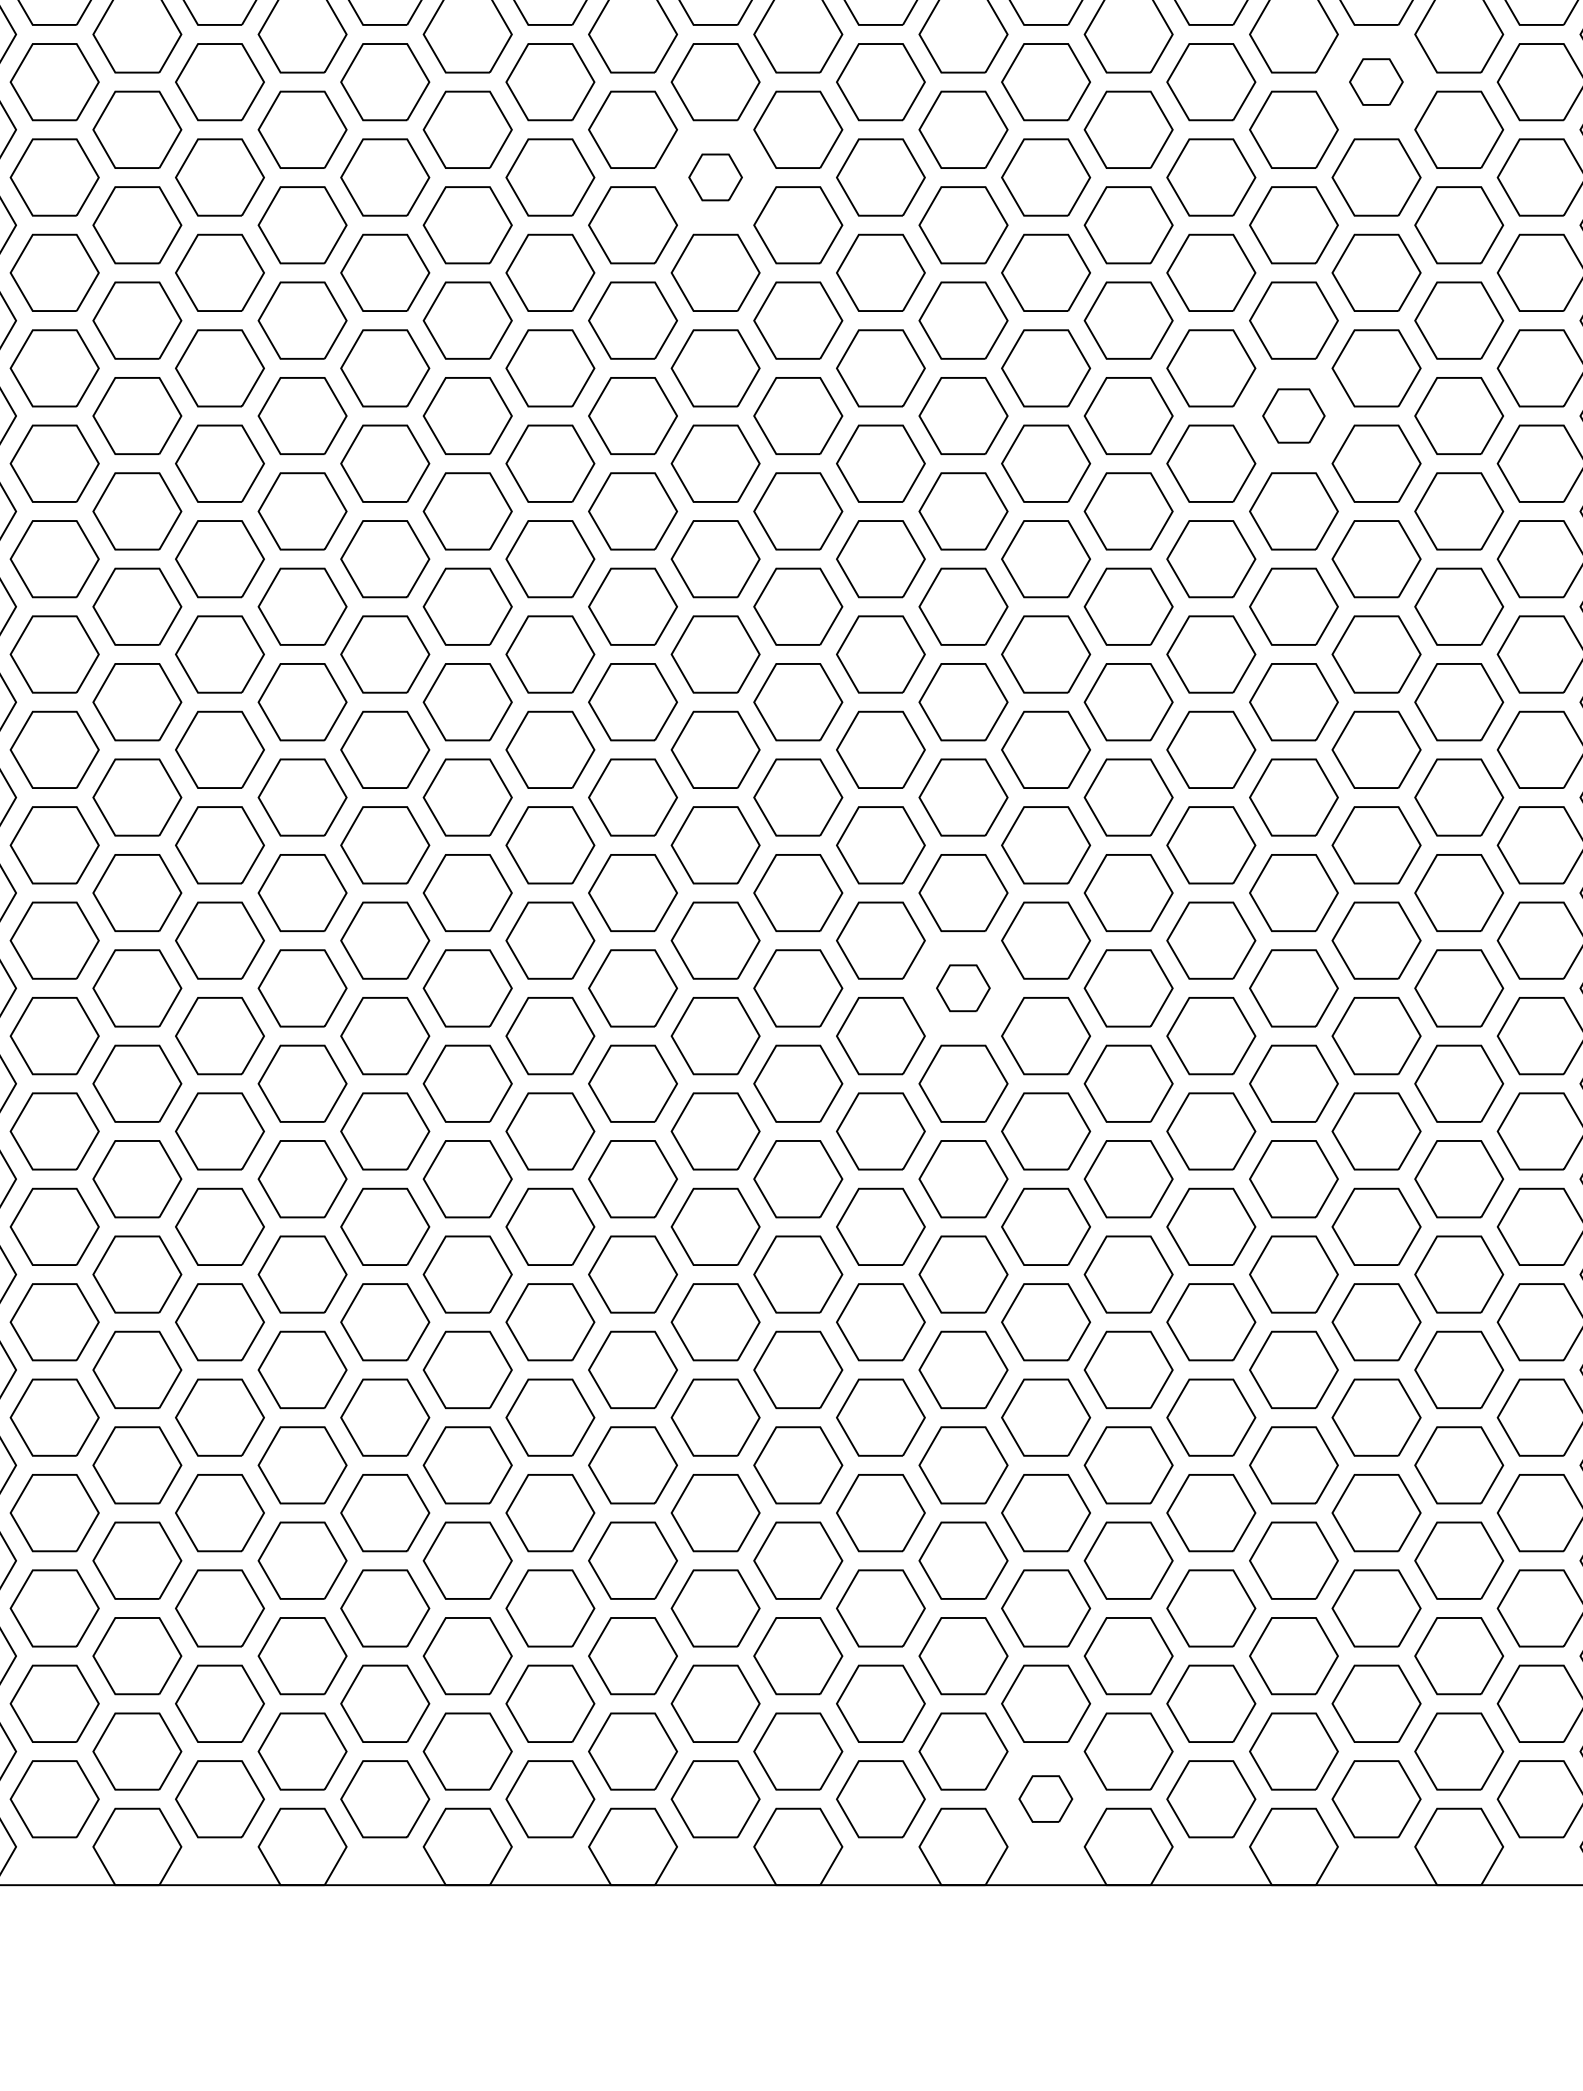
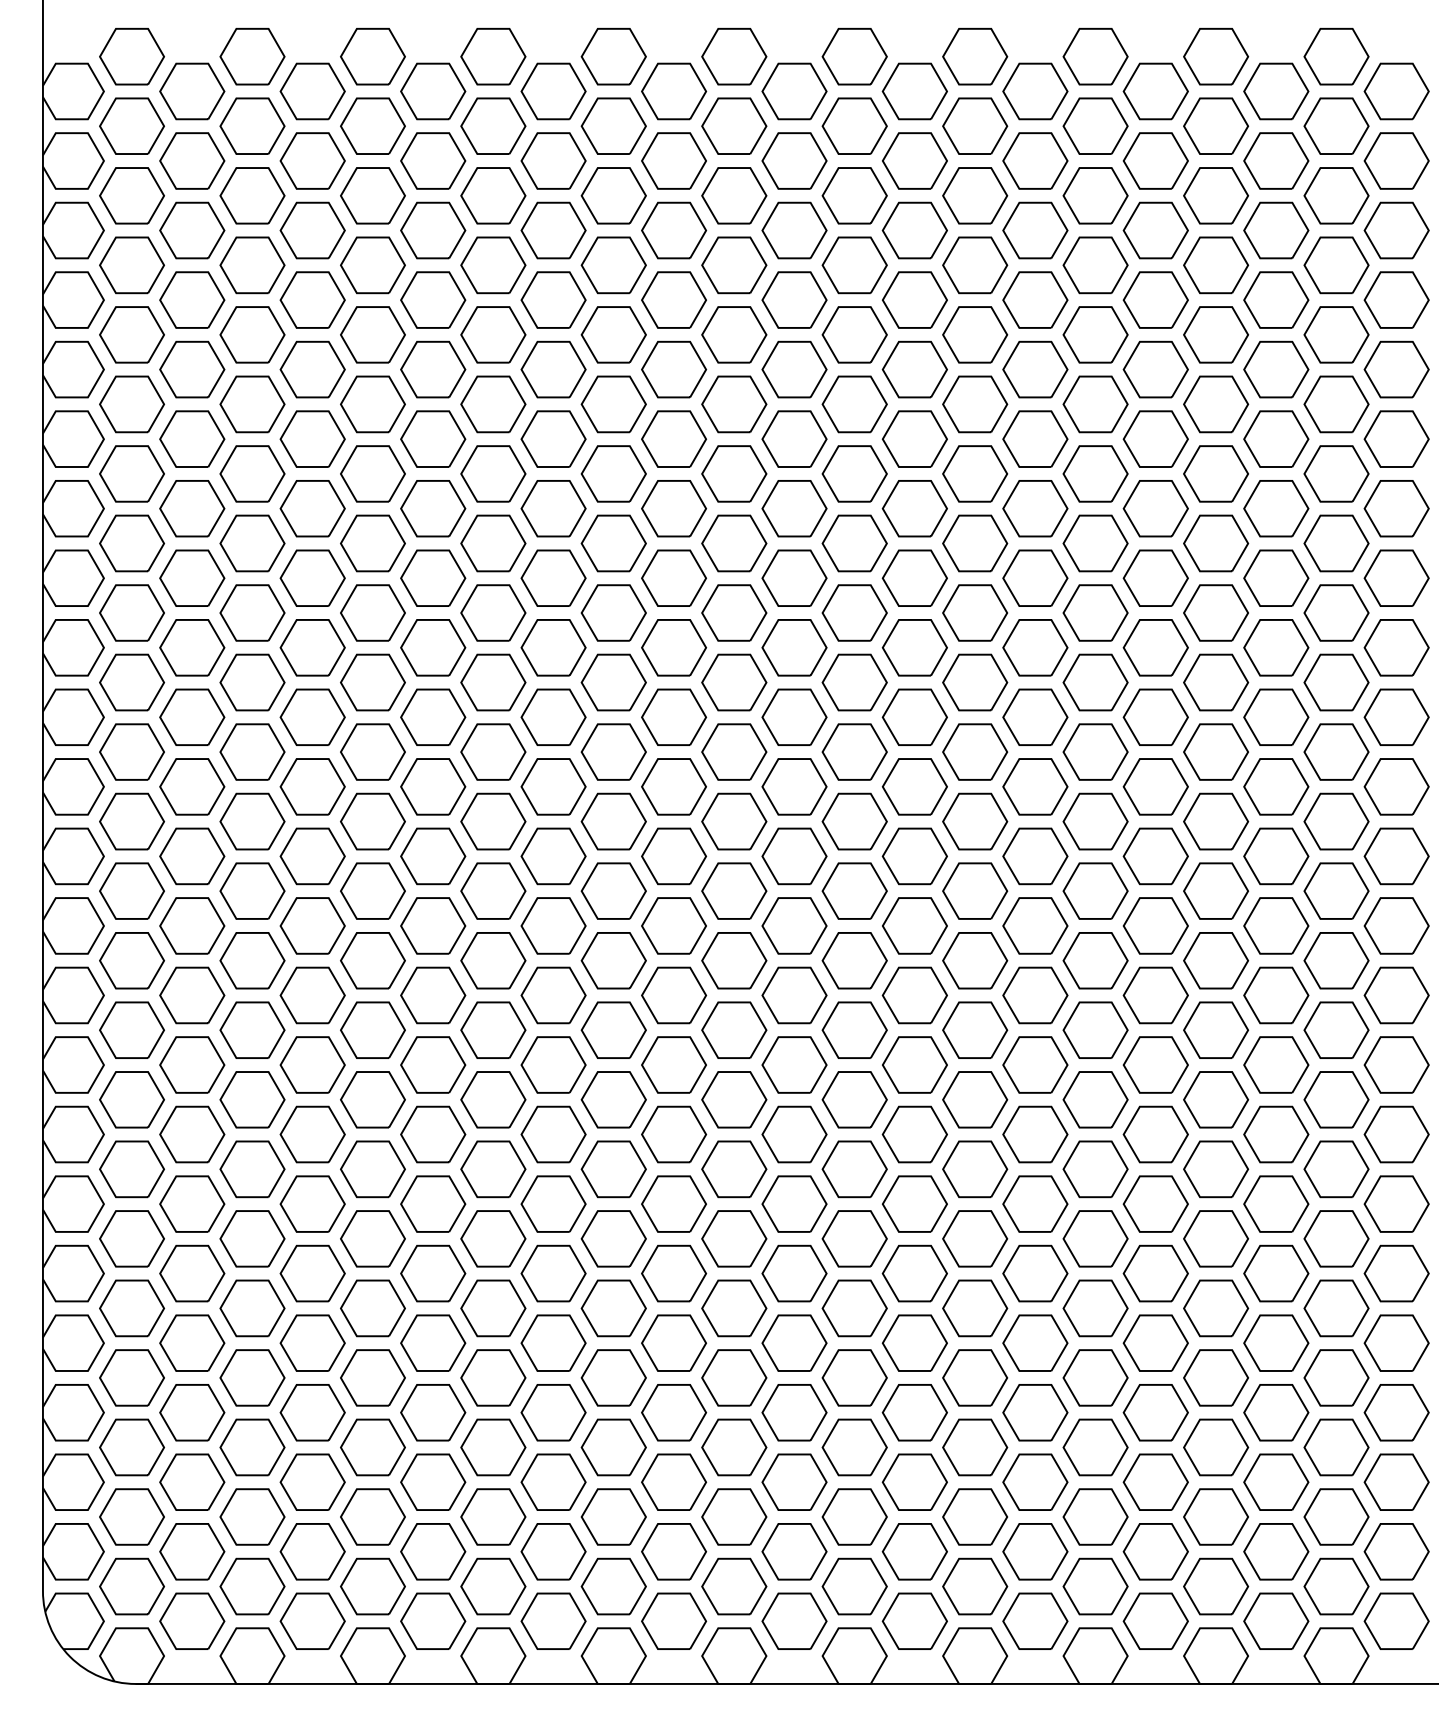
part: (1376, 81) -> (1155, 369), size x1.67
part: (714, 176) -> (673, 438), size x1.67
part: (1293, 415) -> (1095, 612), size x1.43
part: (963, 987) -> (854, 1029), size x1.67
part: (1045, 1798) -> (914, 1620), size x1.67

